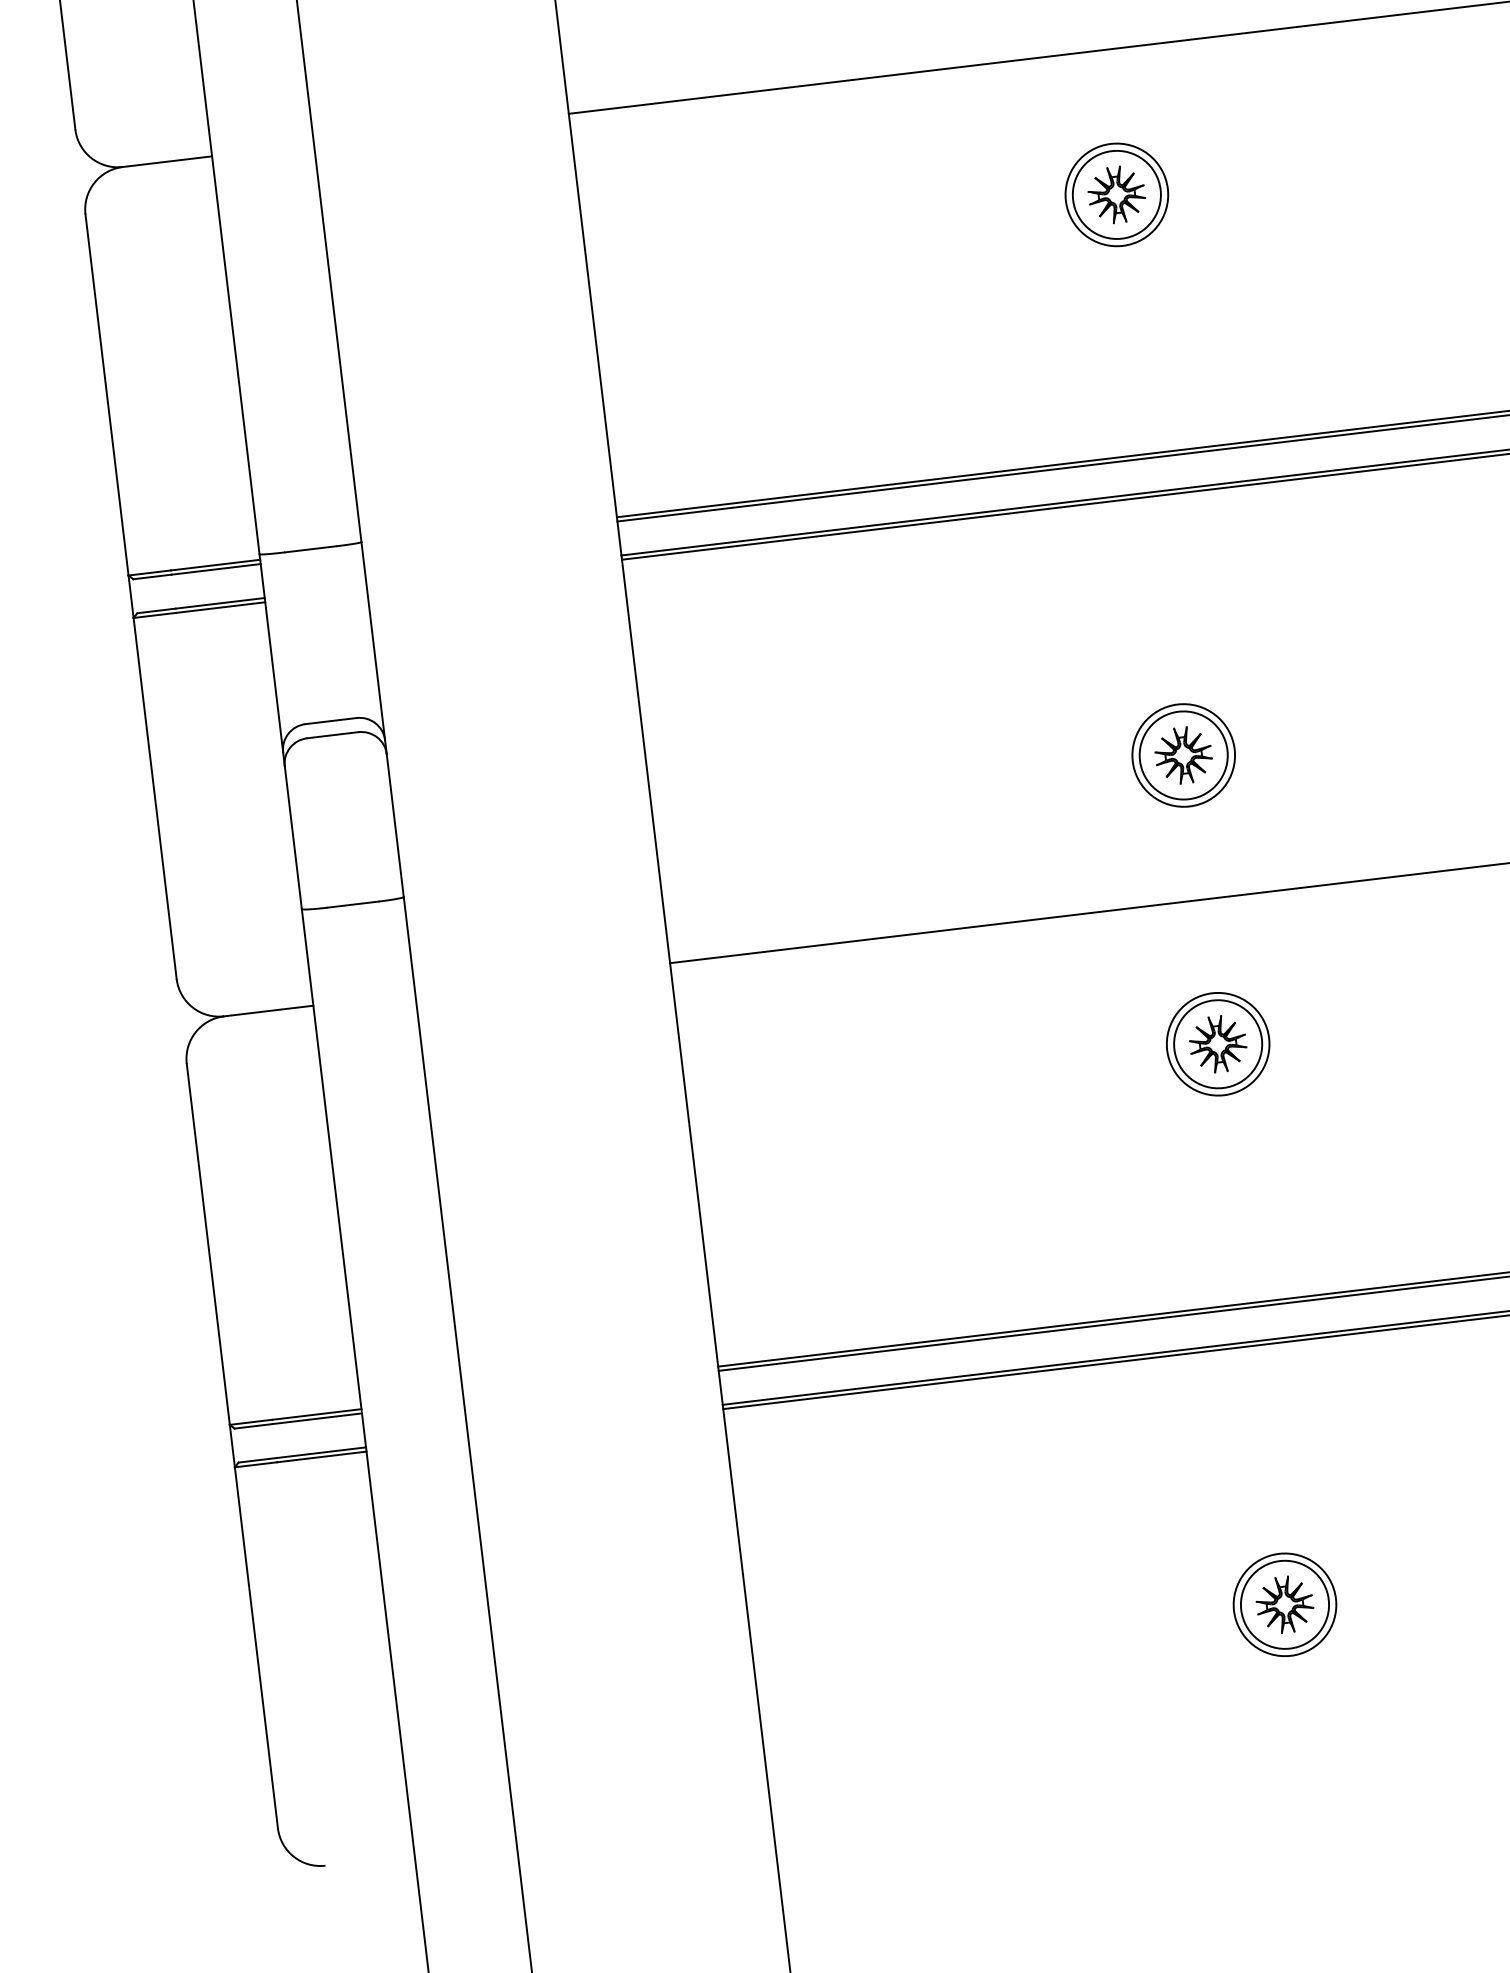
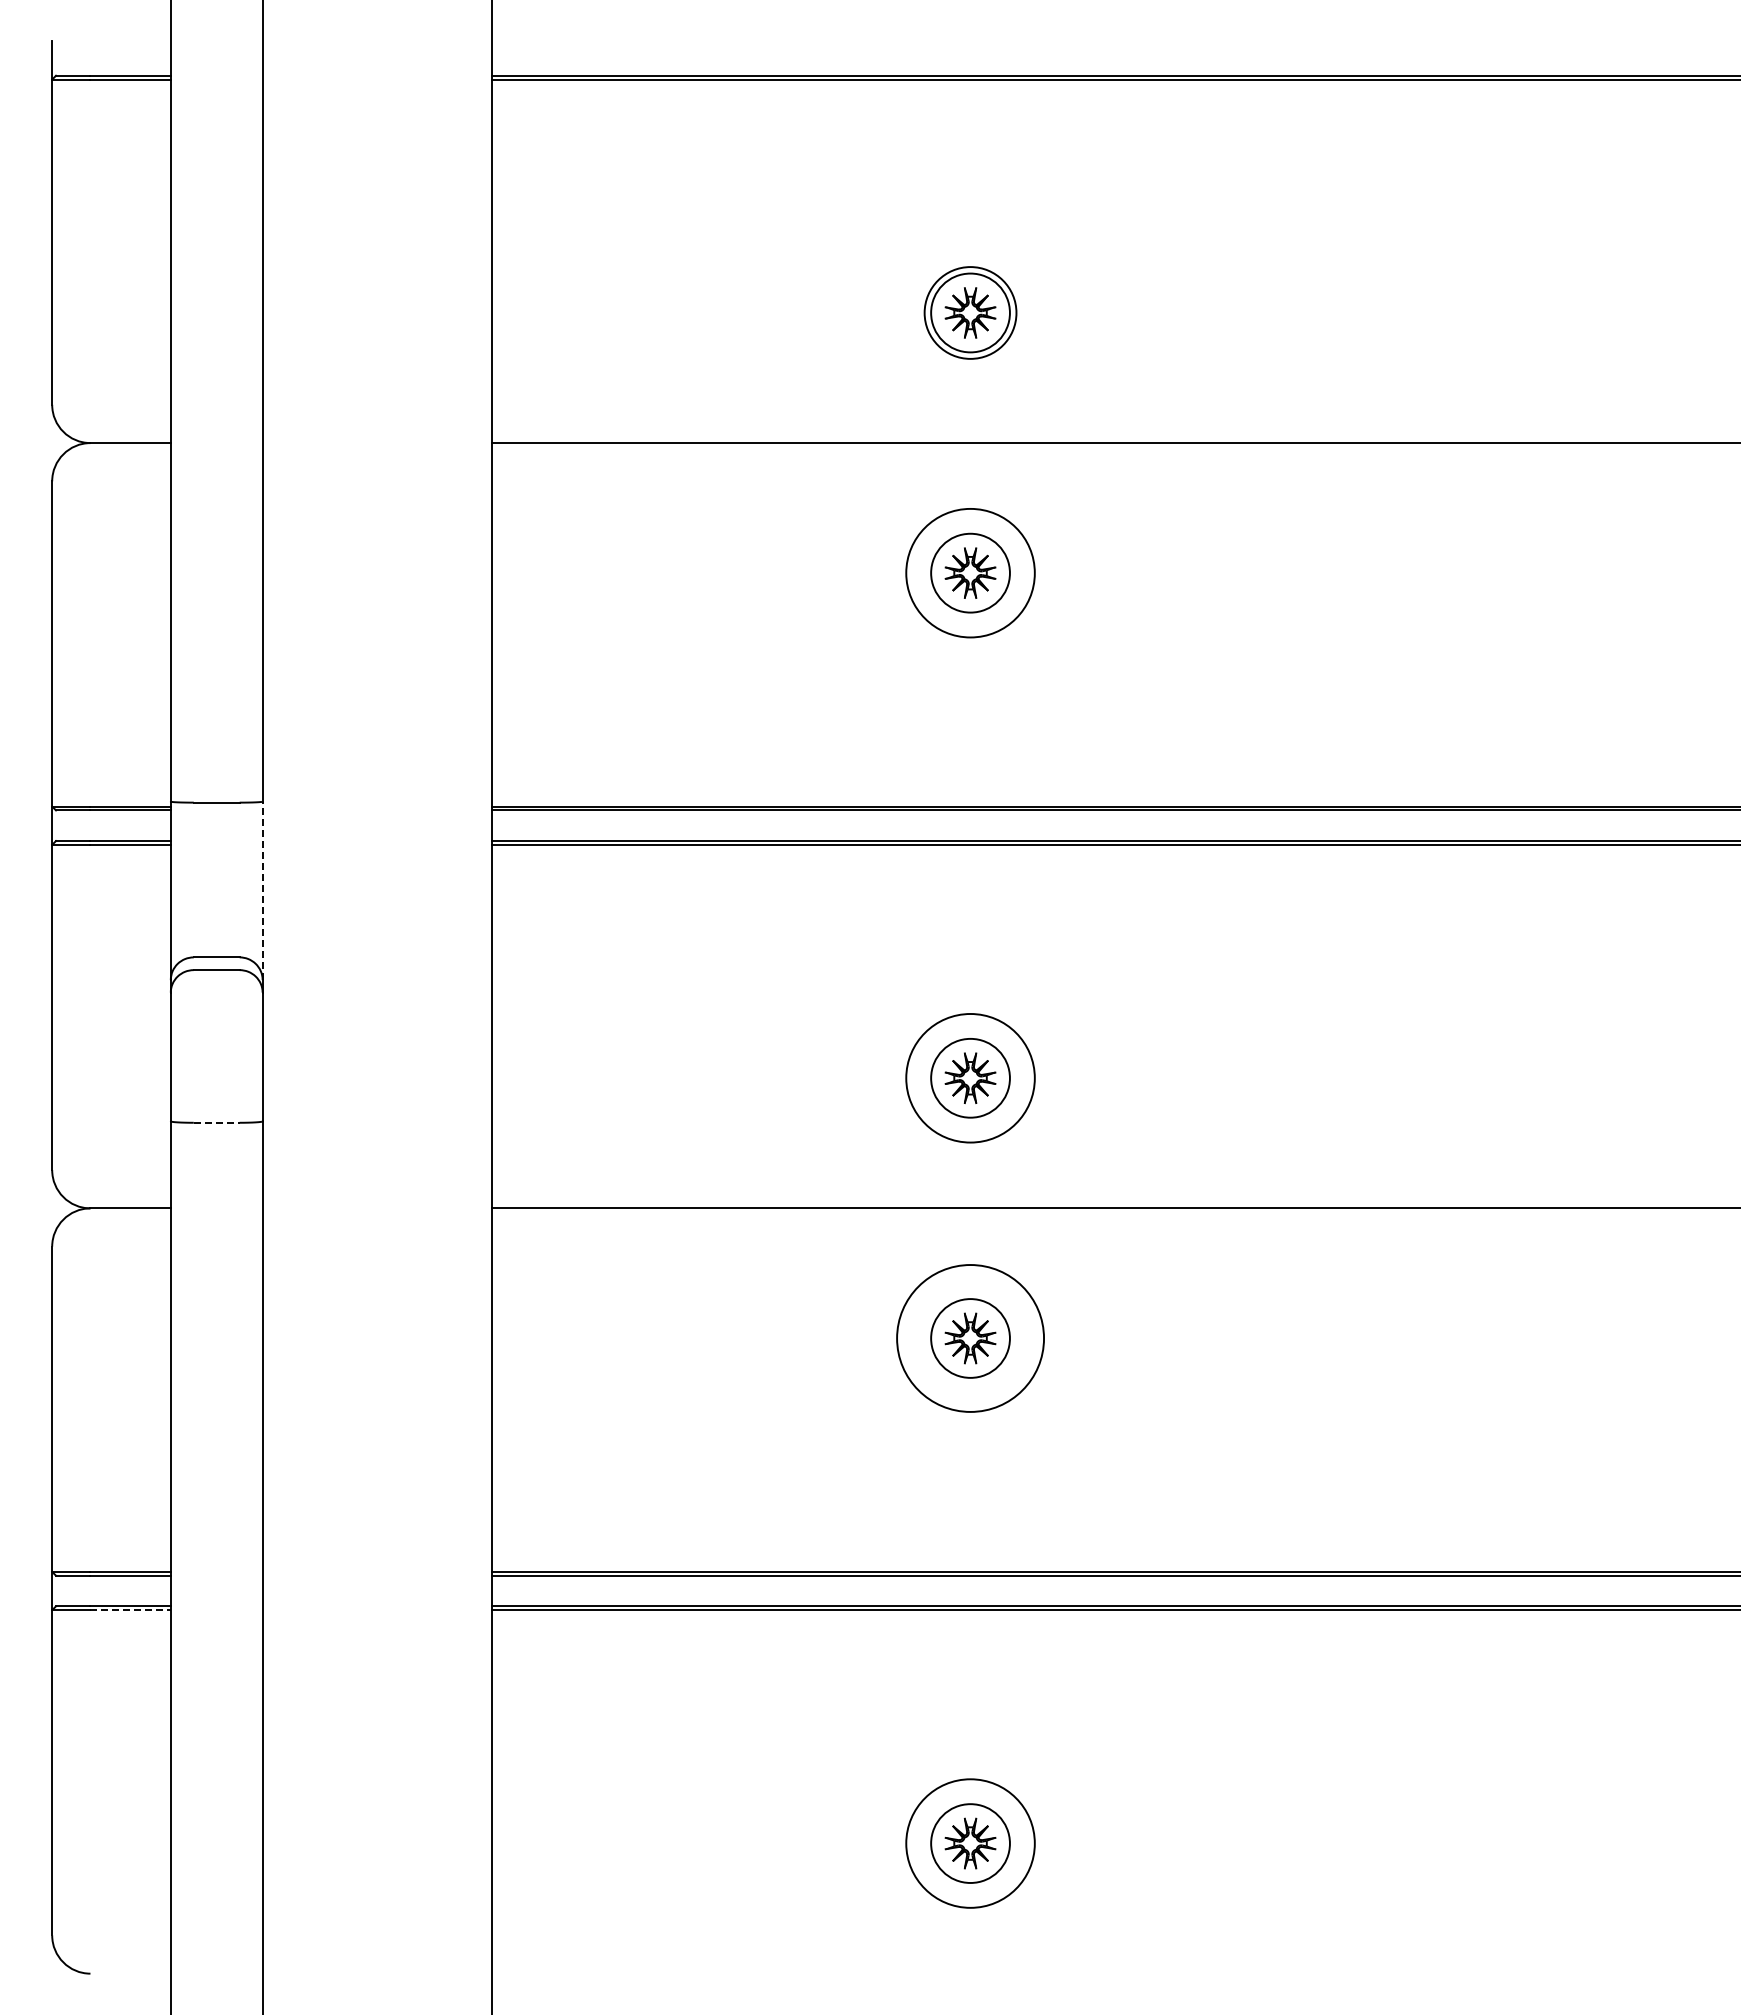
circle: (1116, 195) -> (970, 573), size x1.4
line: (373, 640) -> (262, 890), solid -> dashed
circle: (1183, 755) -> (970, 1078), size x1.4
line: (352, 904) -> (216, 1122), solid -> dashed
circle: (1218, 1044) -> (970, 1338), size x1.6
line: (322, 1457) -> (131, 1610), solid -> dashed
circle: (1284, 1604) -> (970, 1843), size x1.4

